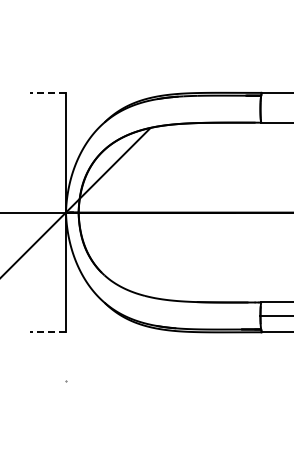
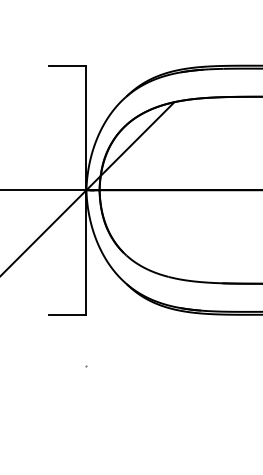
line: (48, 92) -> (68, 65), dashed -> solid
line: (48, 332) -> (68, 314), dashed -> solid

